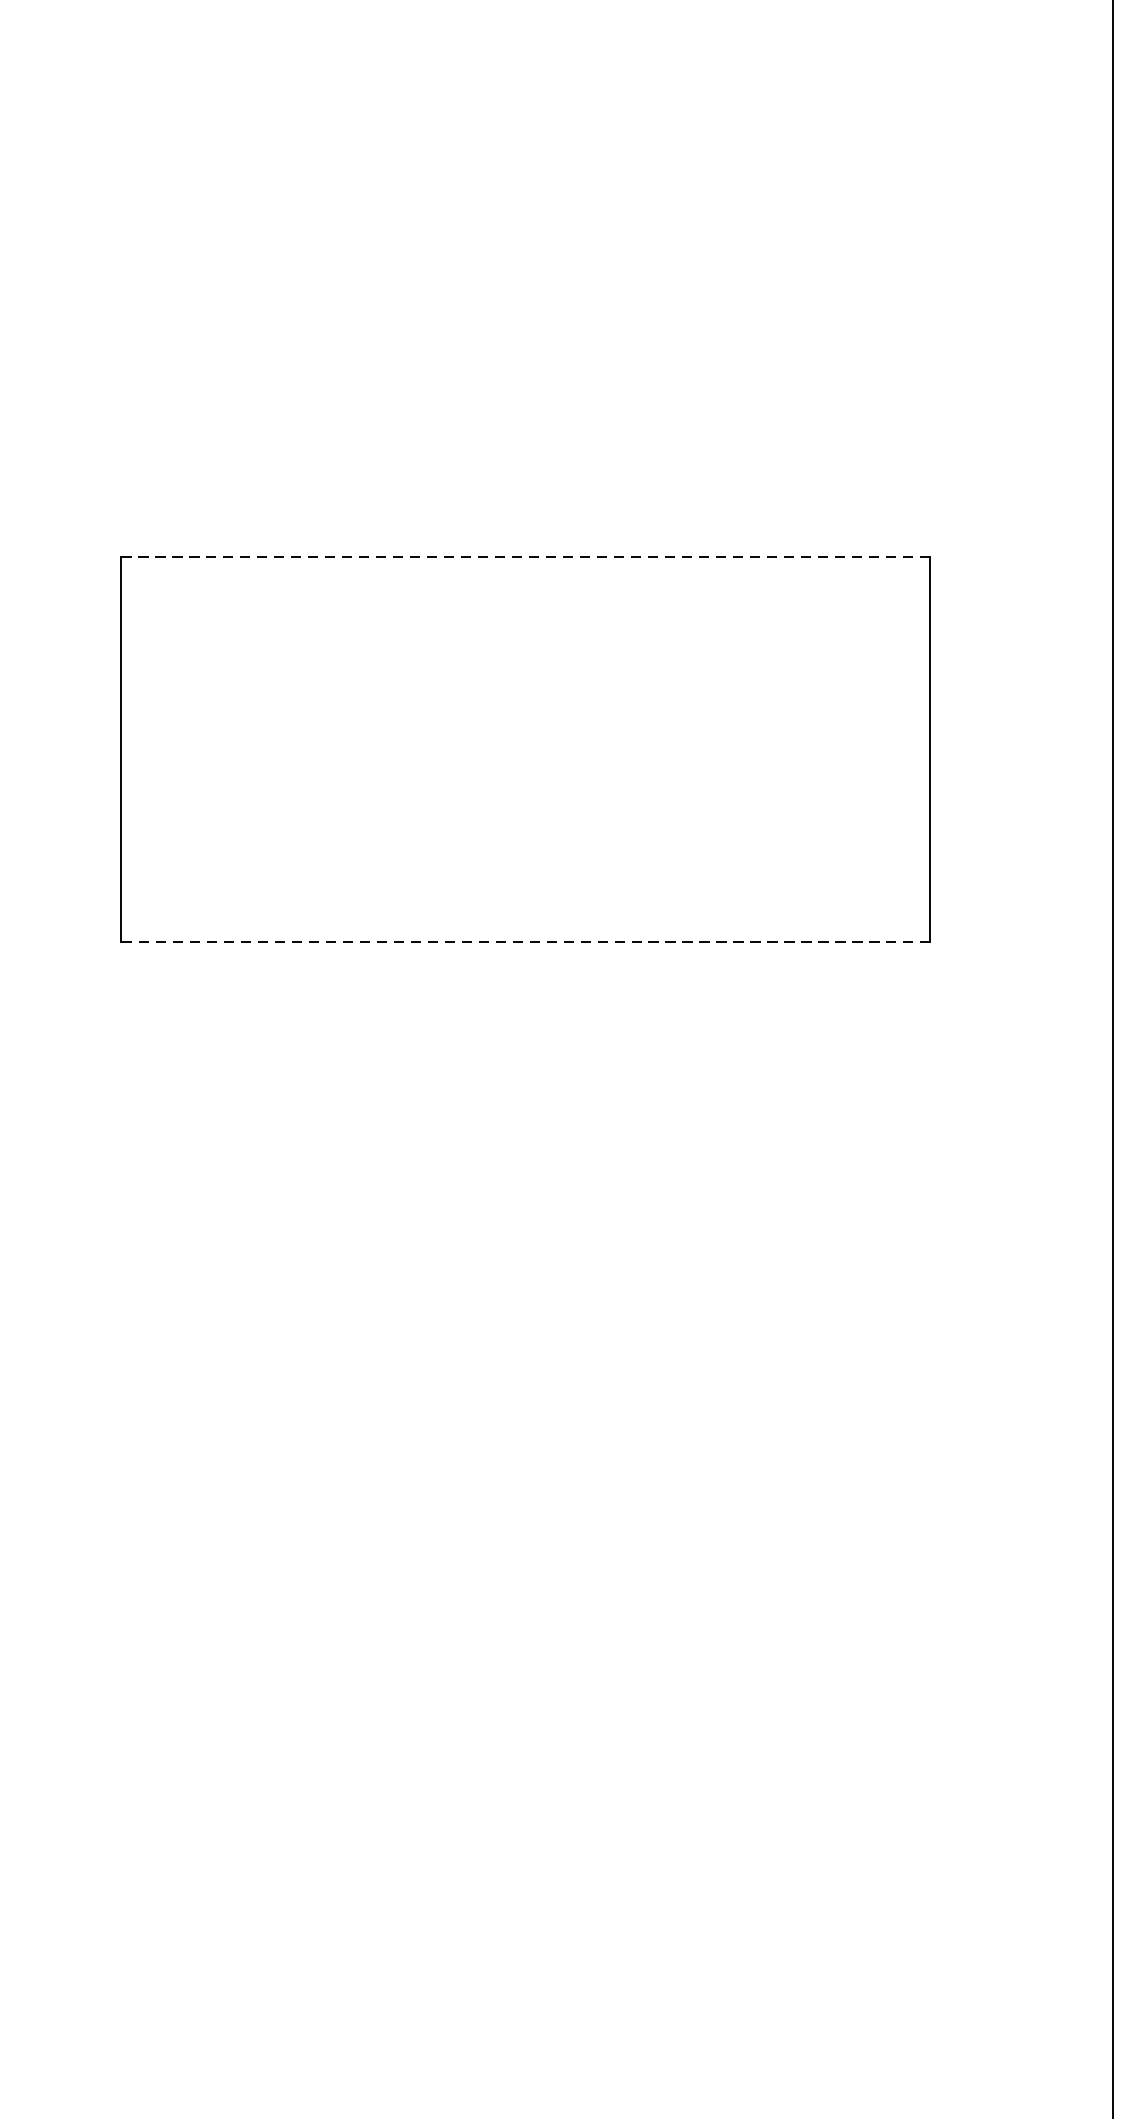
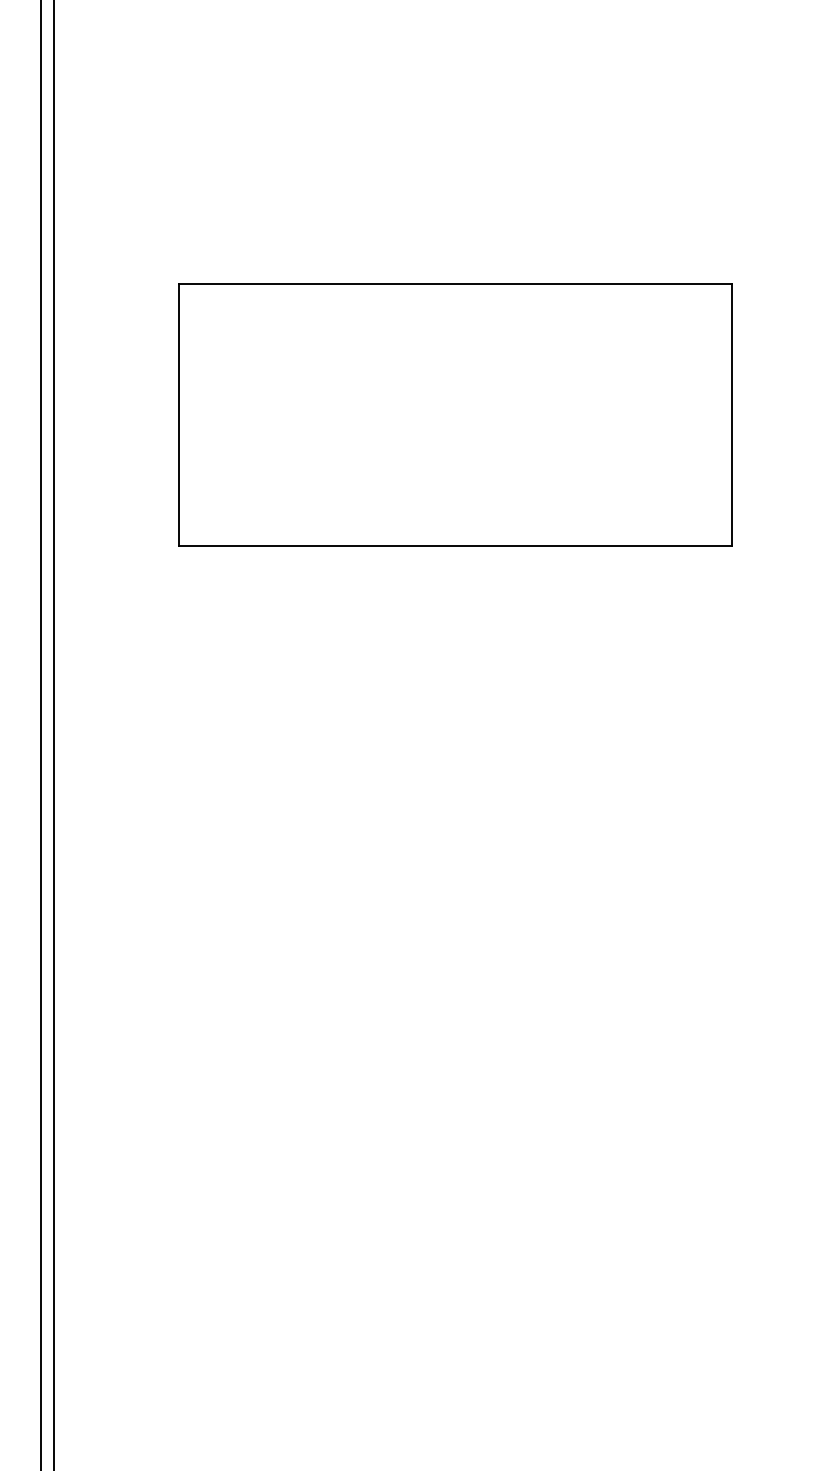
line: (526, 556) -> (455, 283), dashed -> solid
line: (526, 941) -> (455, 546), dashed -> solid

